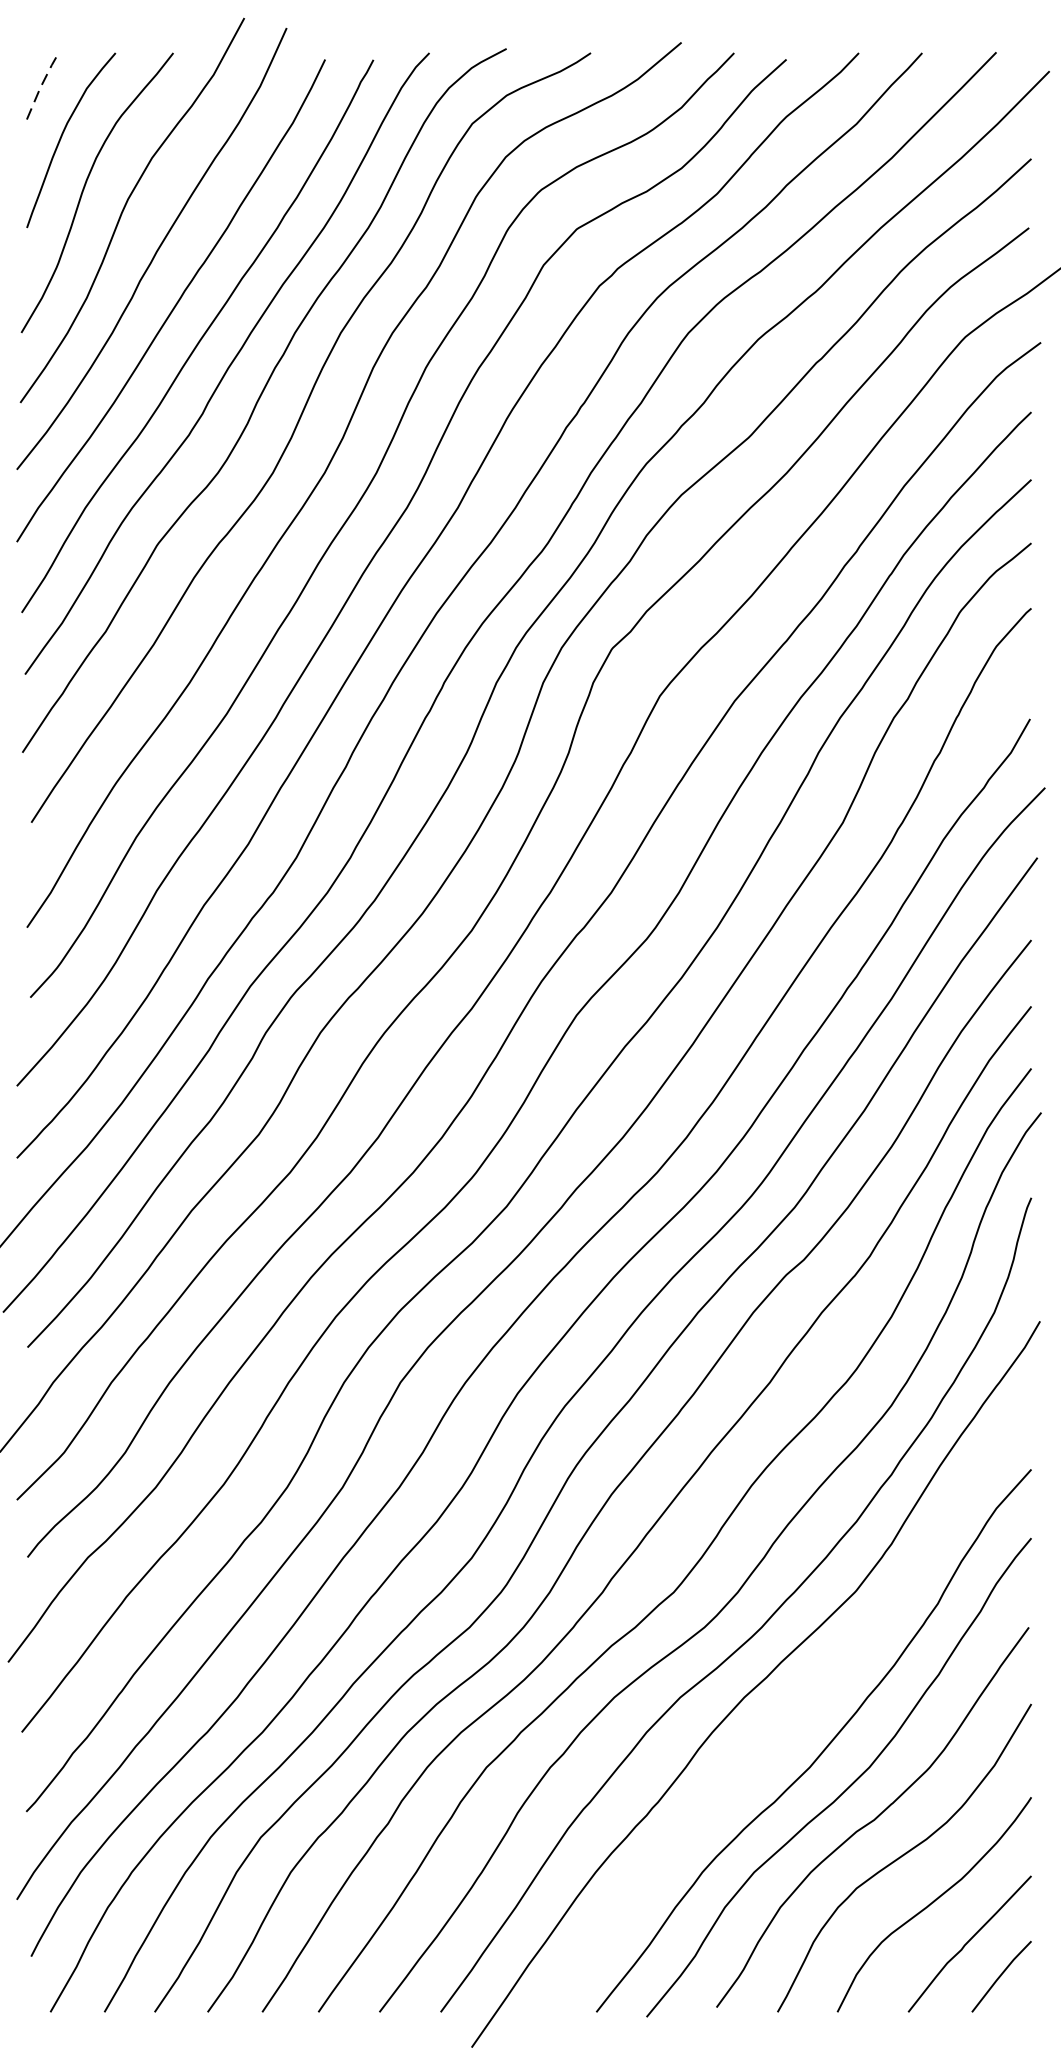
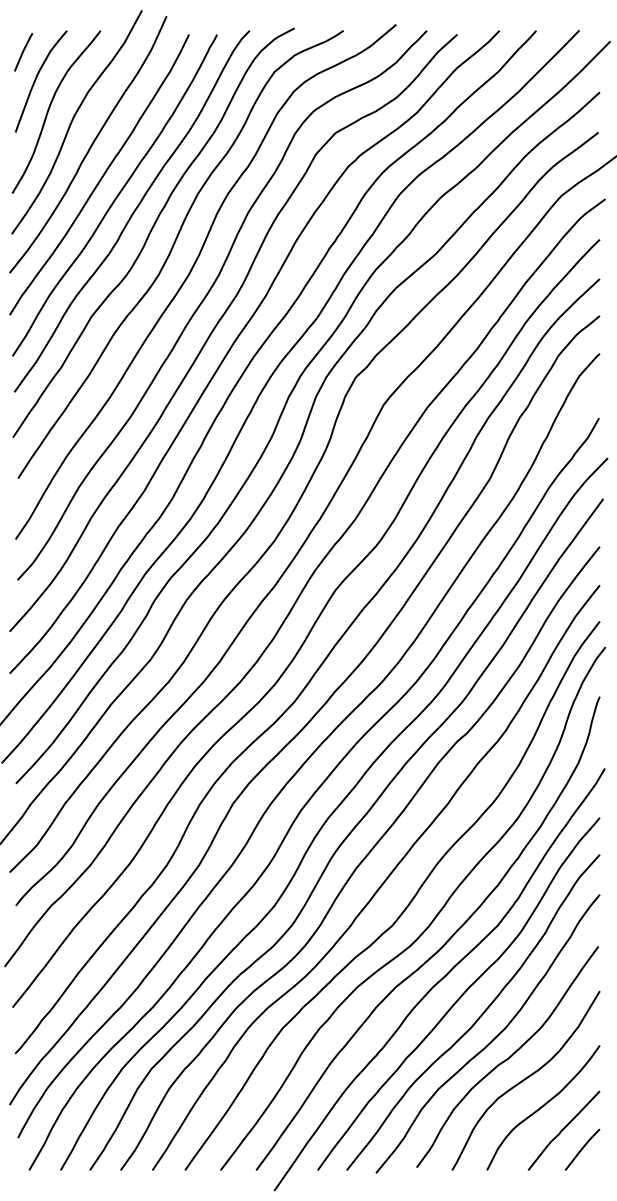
line: (40, 88) -> (23, 51), dashed -> solid
curve: (791, 1711) -> (460, 995), added

